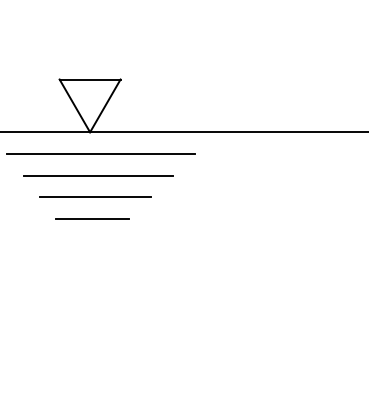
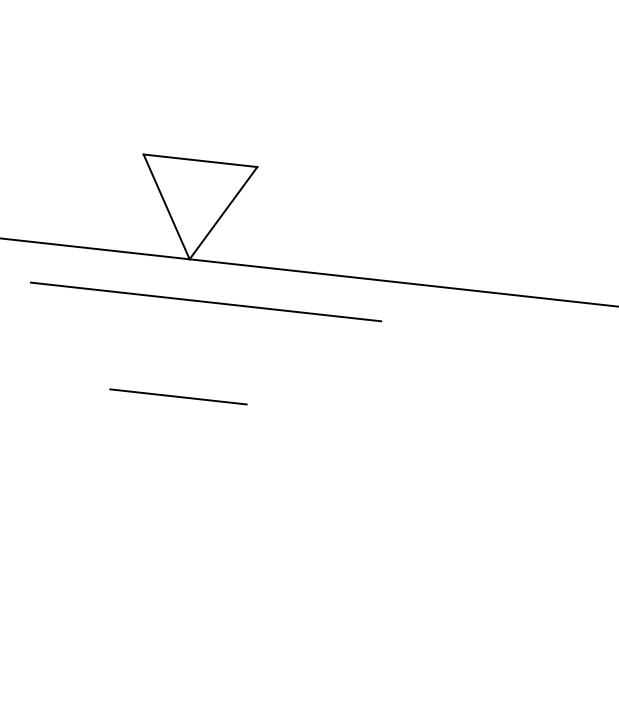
line: (98, 175) -> (196, 341), removed
line: (94, 197) -> (184, 381), removed
line: (92, 218) -> (179, 396), moved

